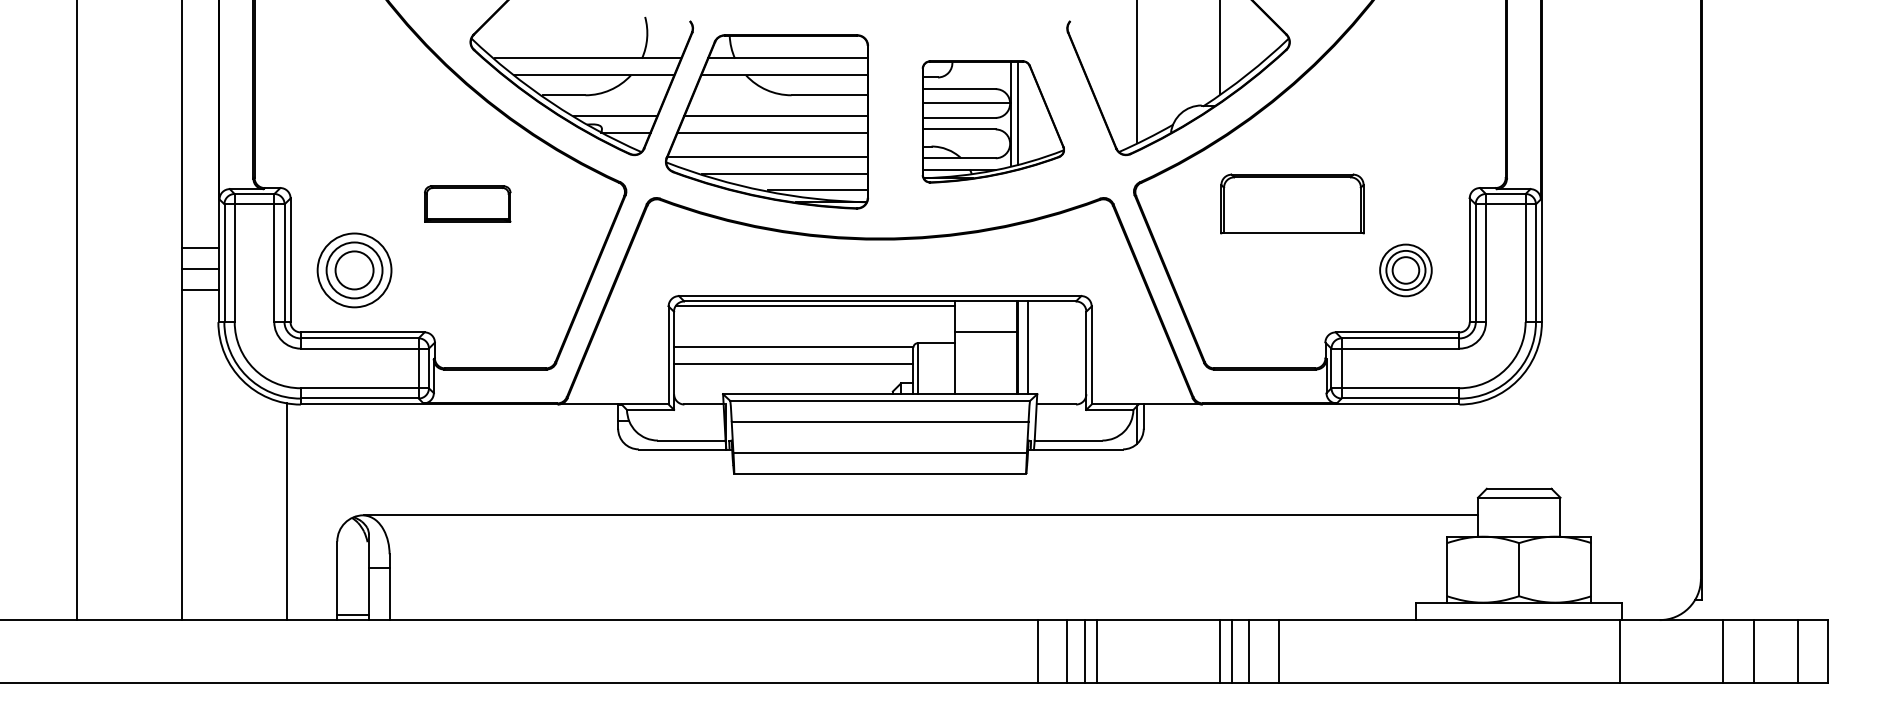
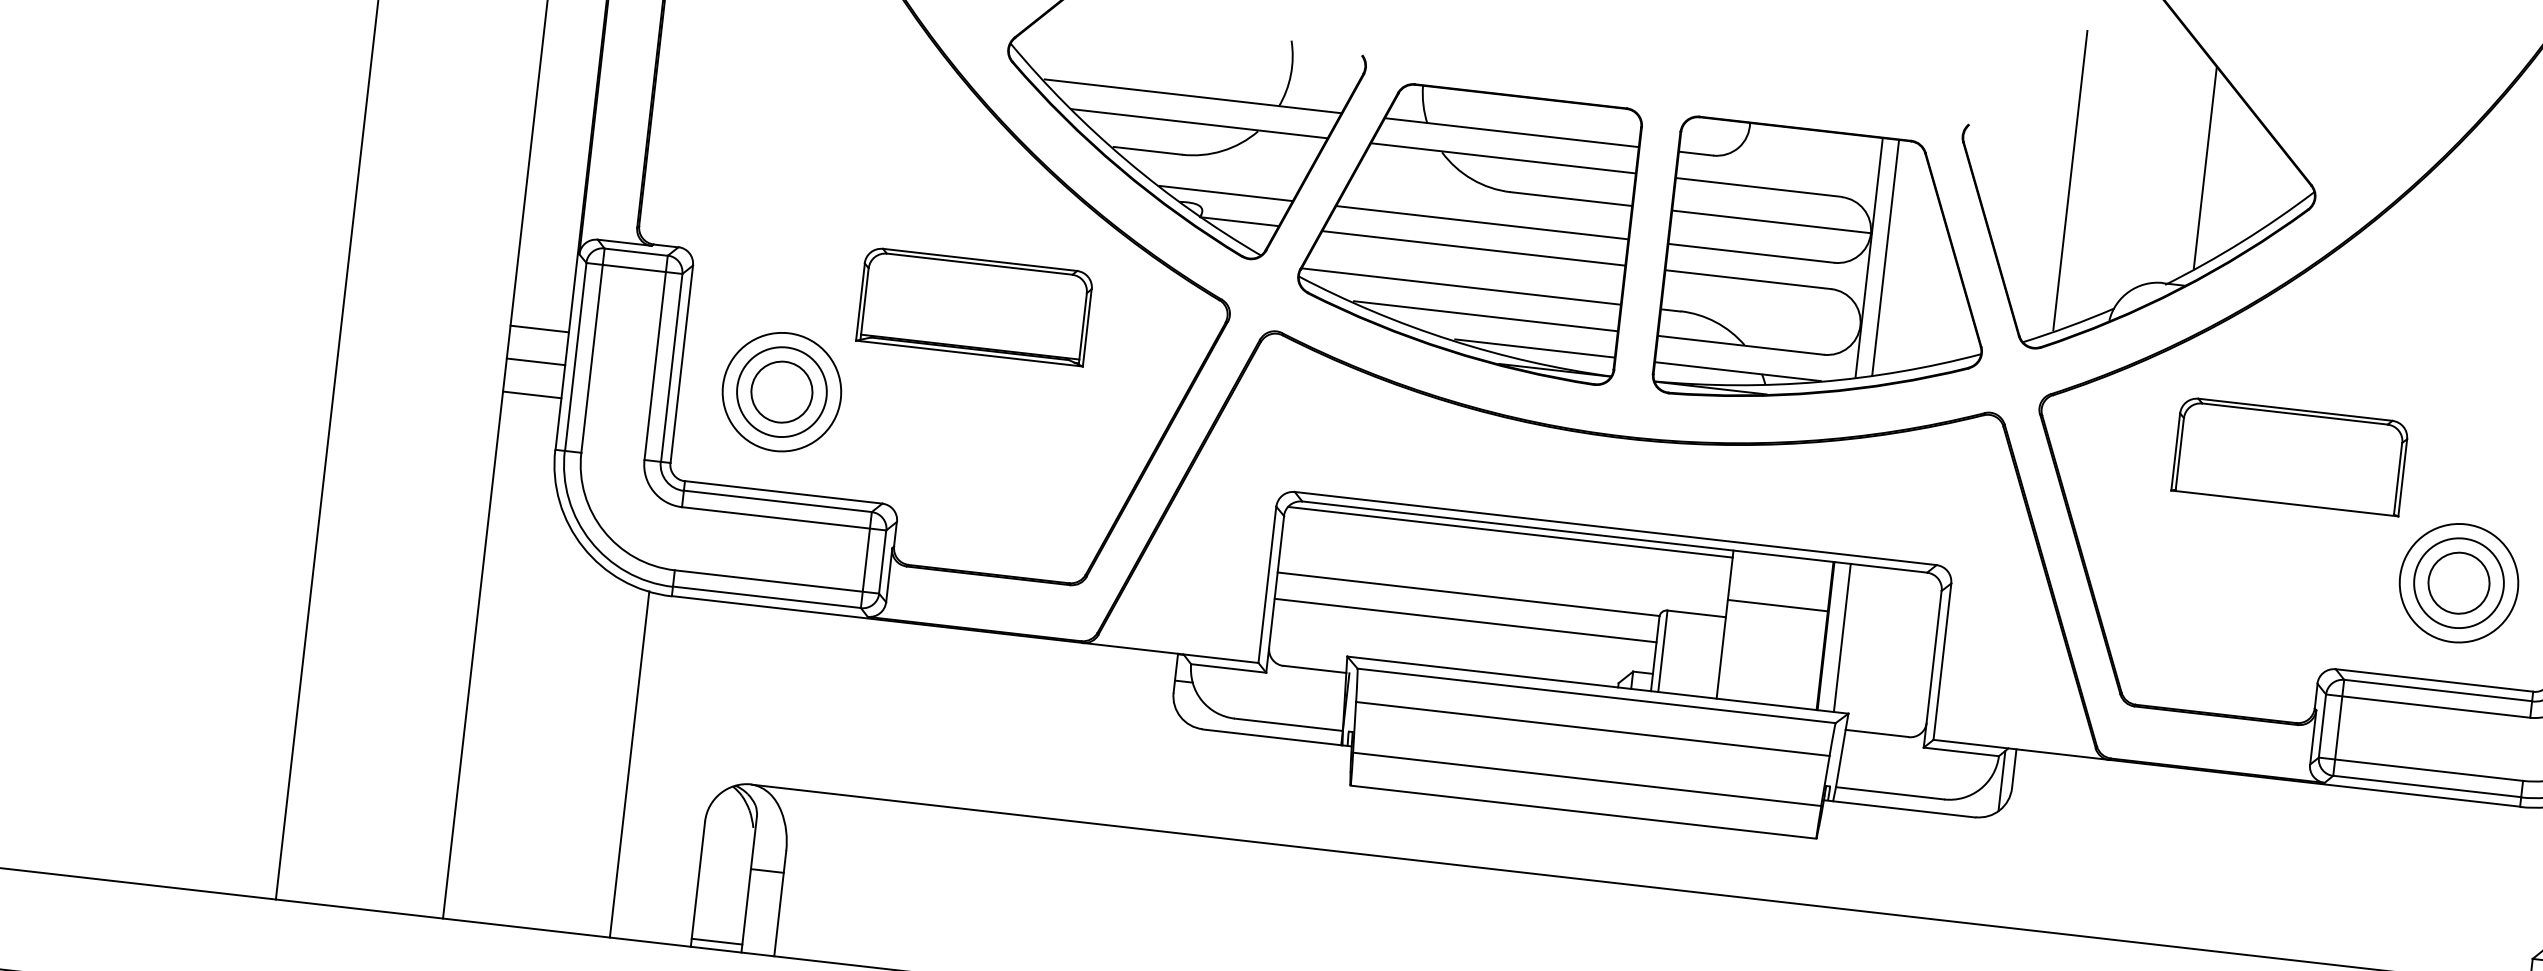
part: (993, 121) -> (1828, 270), size x1.43
part: (467, 203) -> (974, 305), size x1.67
part: (1405, 270) -> (2458, 583), size x1.43

